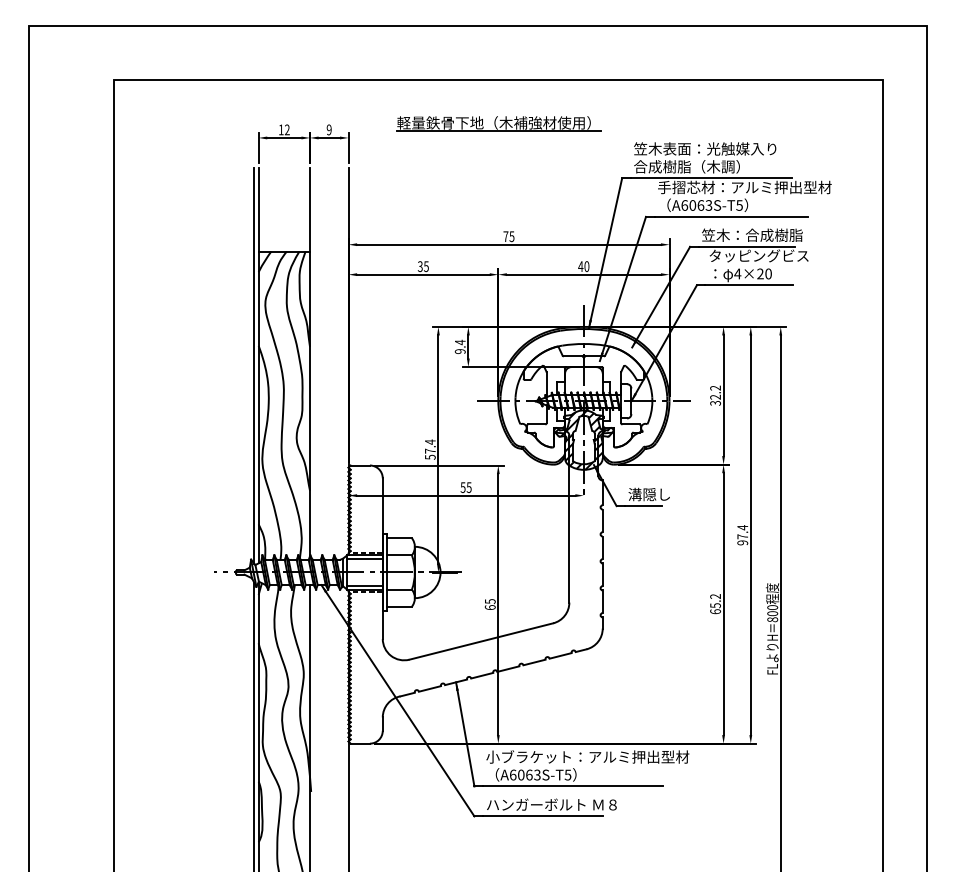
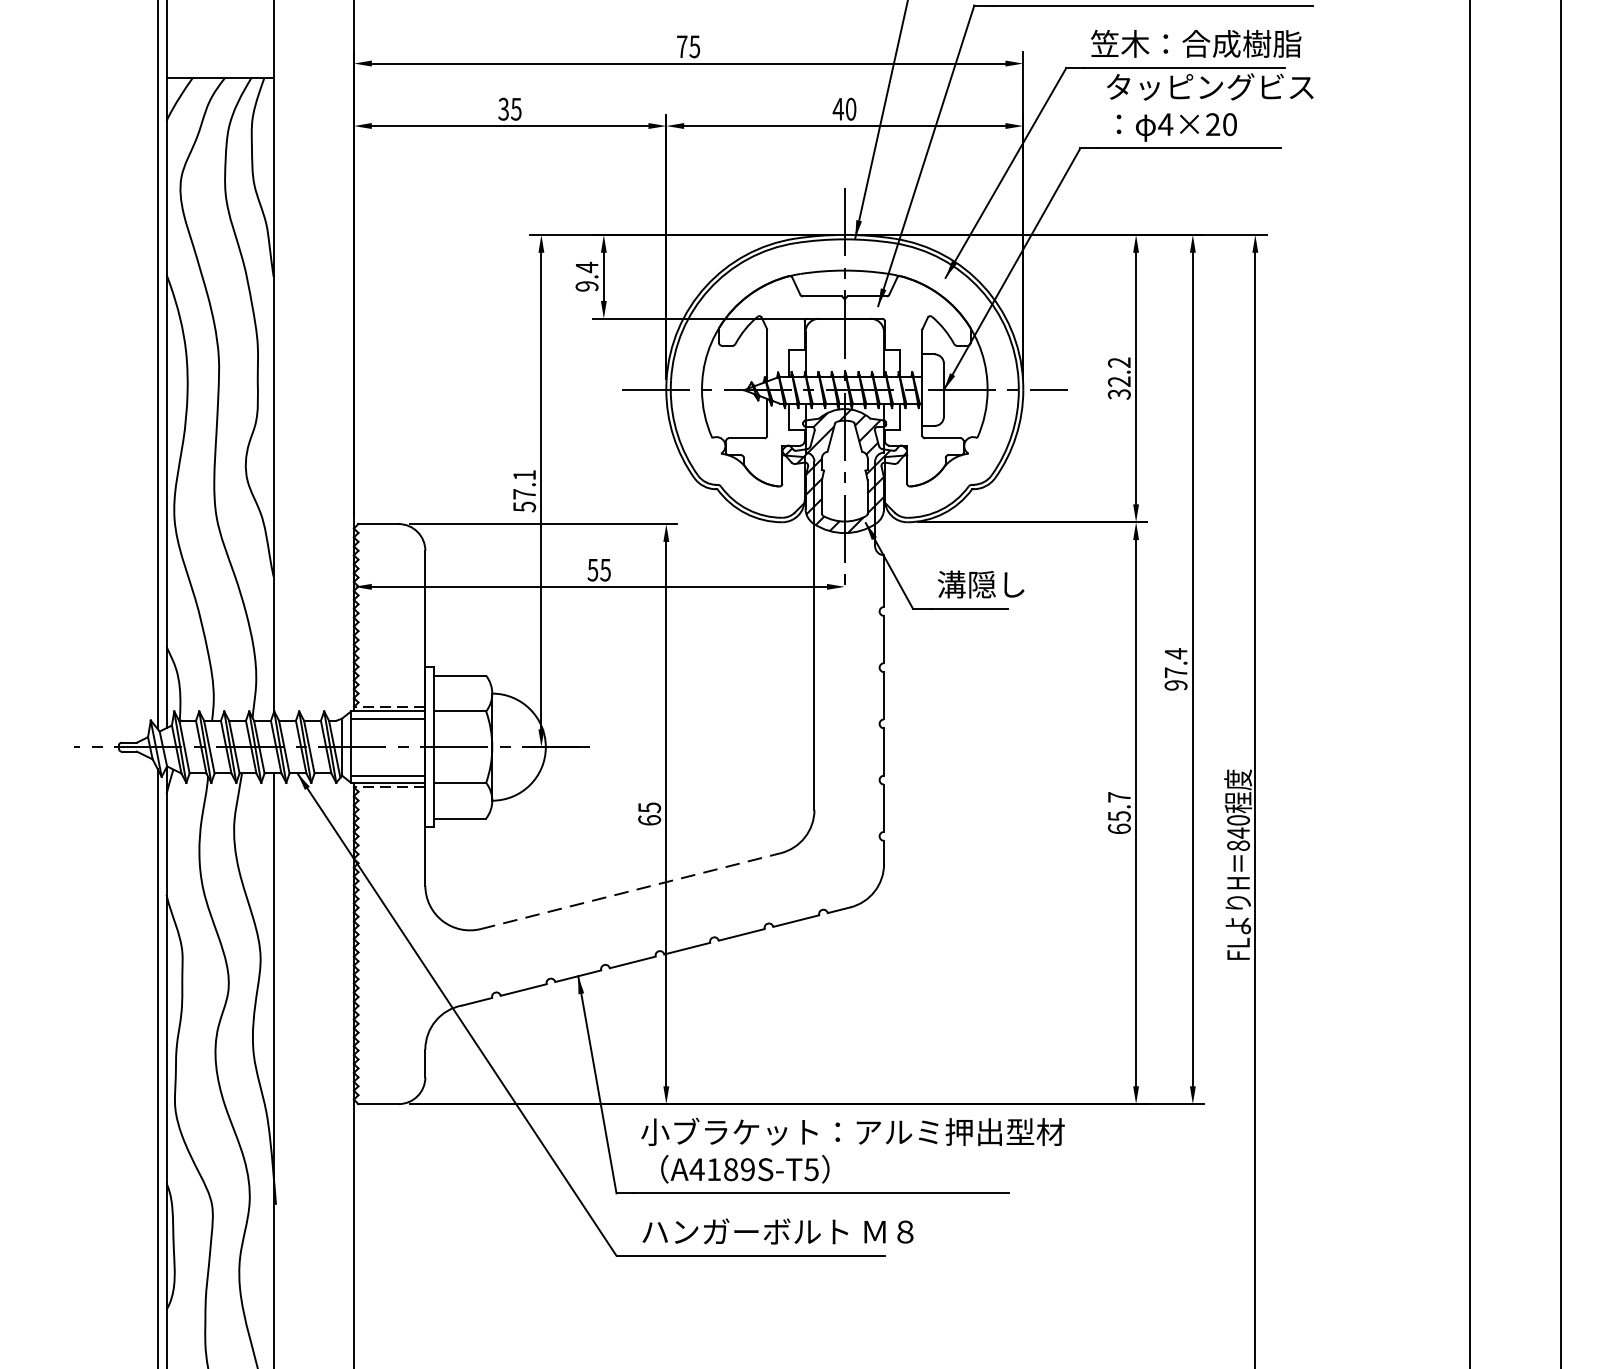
text: (430, 441) -> (524, 473), 57.4 -> 57.1
text: (715, 596) -> (1119, 797), 65.2 -> 65.7
text: (772, 613) -> (1238, 832), 800 -> 840
line: (481, 641) -> (631, 891), solid -> dashed
text: (524, 774) -> (720, 1168), A6063S-T5 -> A4189S-T5

